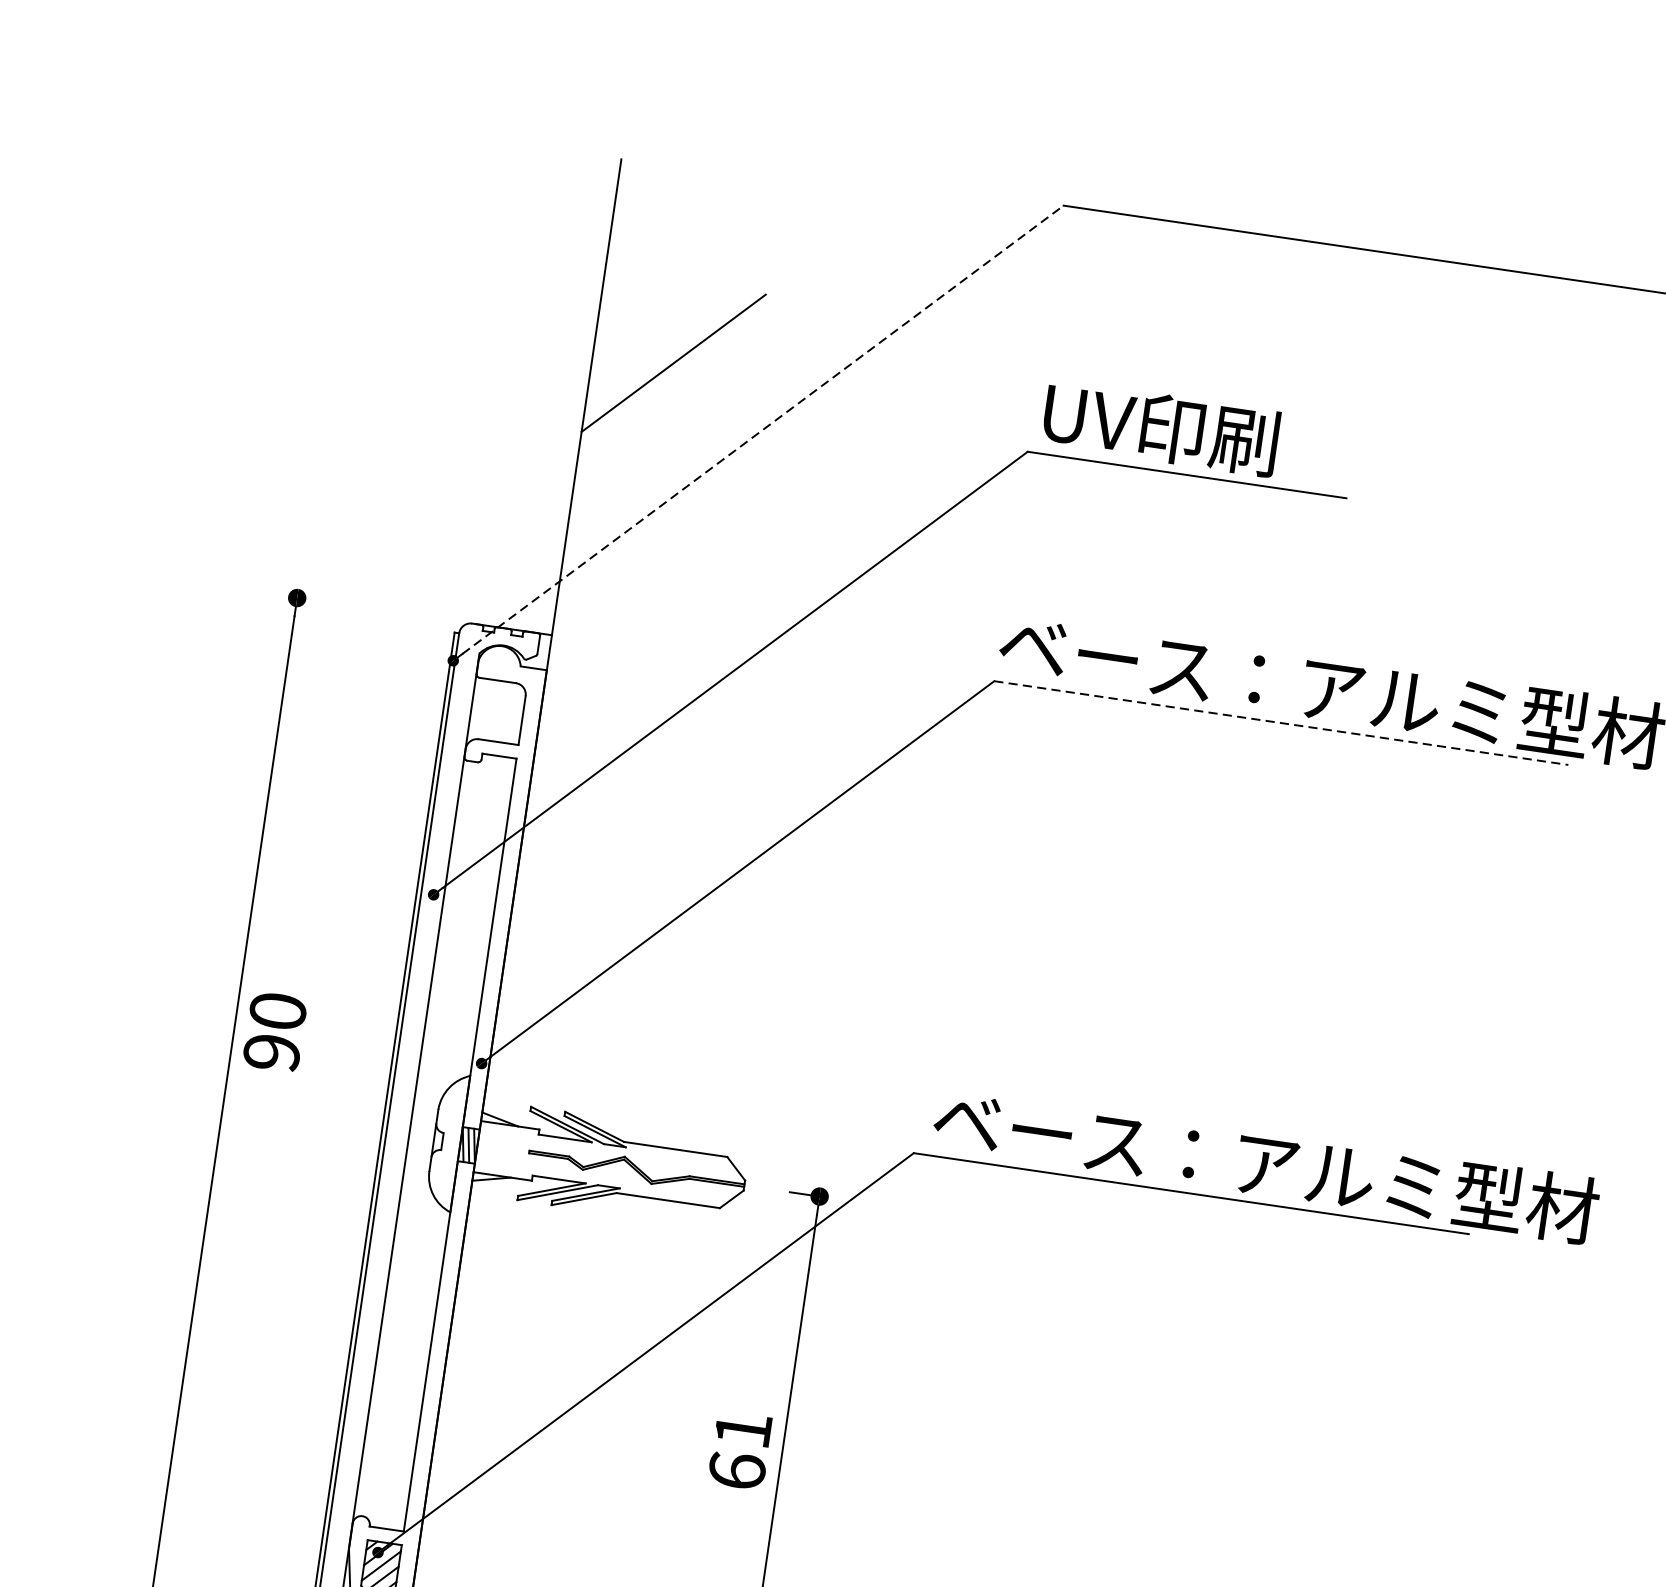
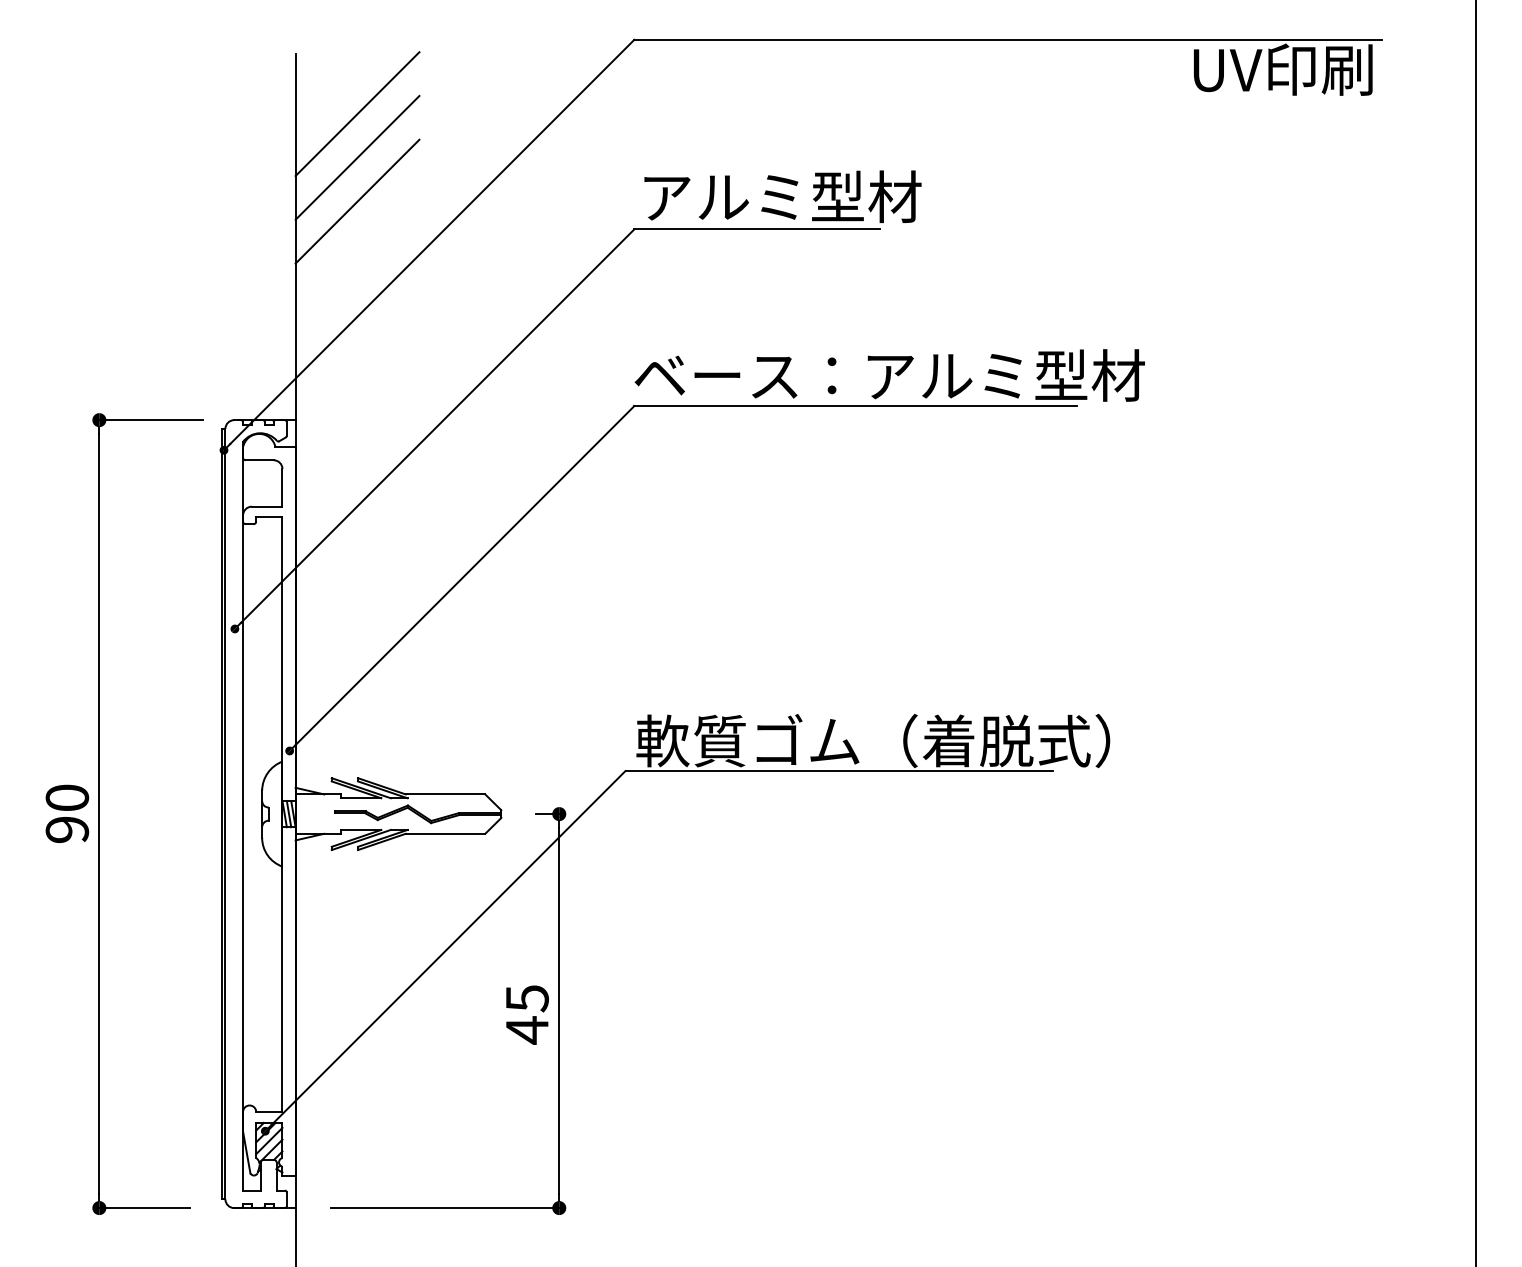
line: (690, 250) -> (357, 114), added
line: (682, 305) -> (357, 157), added
line: (763, 429) -> (432, 241), dashed -> solid
text: (1226, 437) -> (782, 196), UV印刷 -> アルミ型材
line: (363, 608) -> (150, 420), added
line: (1281, 723) -> (855, 406), dashed -> solid
text: (275, 1031) -> (67, 813), moved
text: (1264, 1163) -> (891, 740), ベース：アルミ型材 -> 軟質ゴム（着脱式）
text: (739, 1450) -> (526, 1014), 61 -> 45

